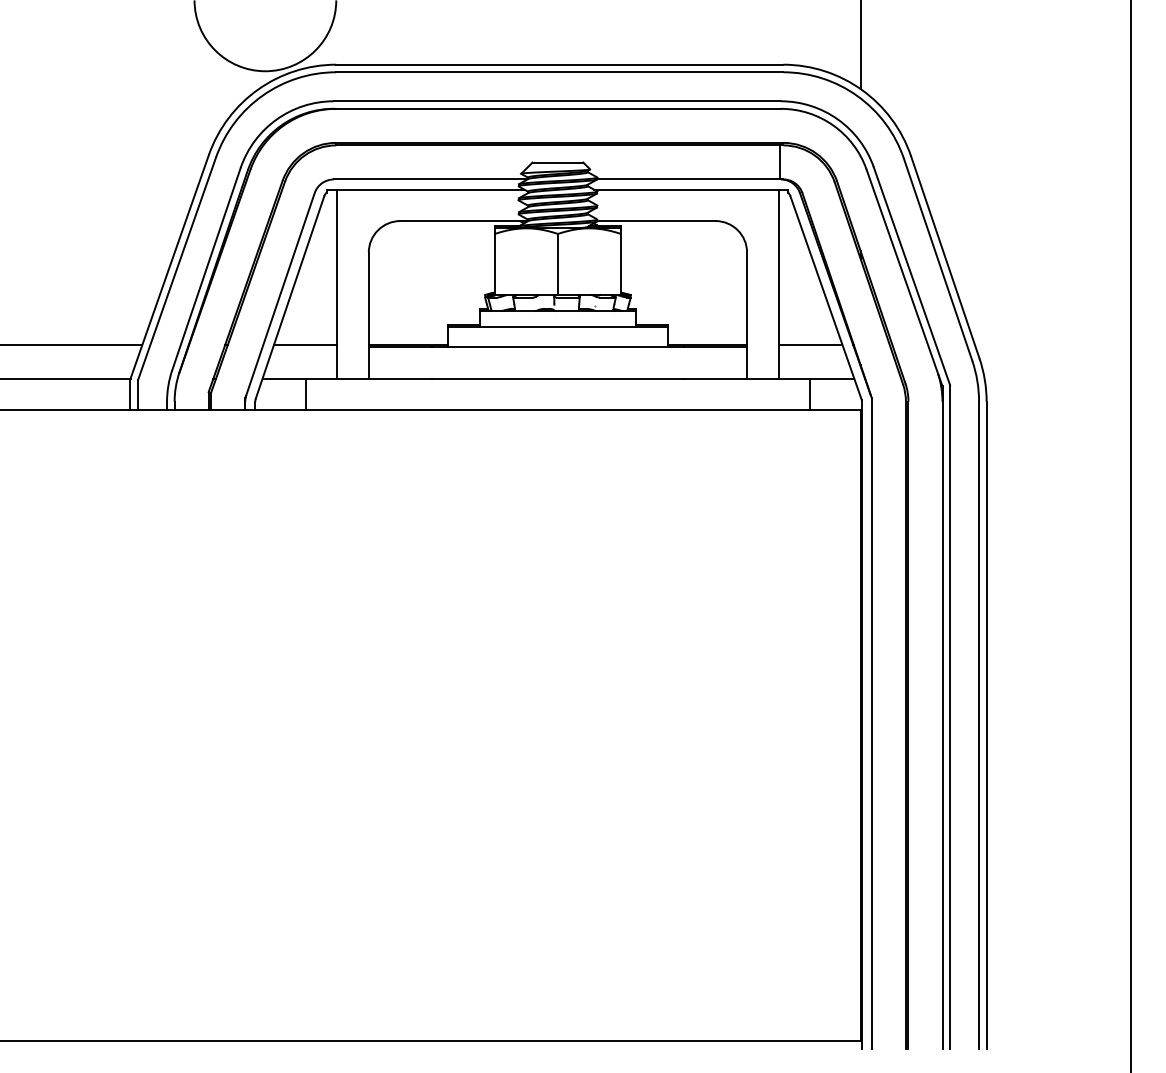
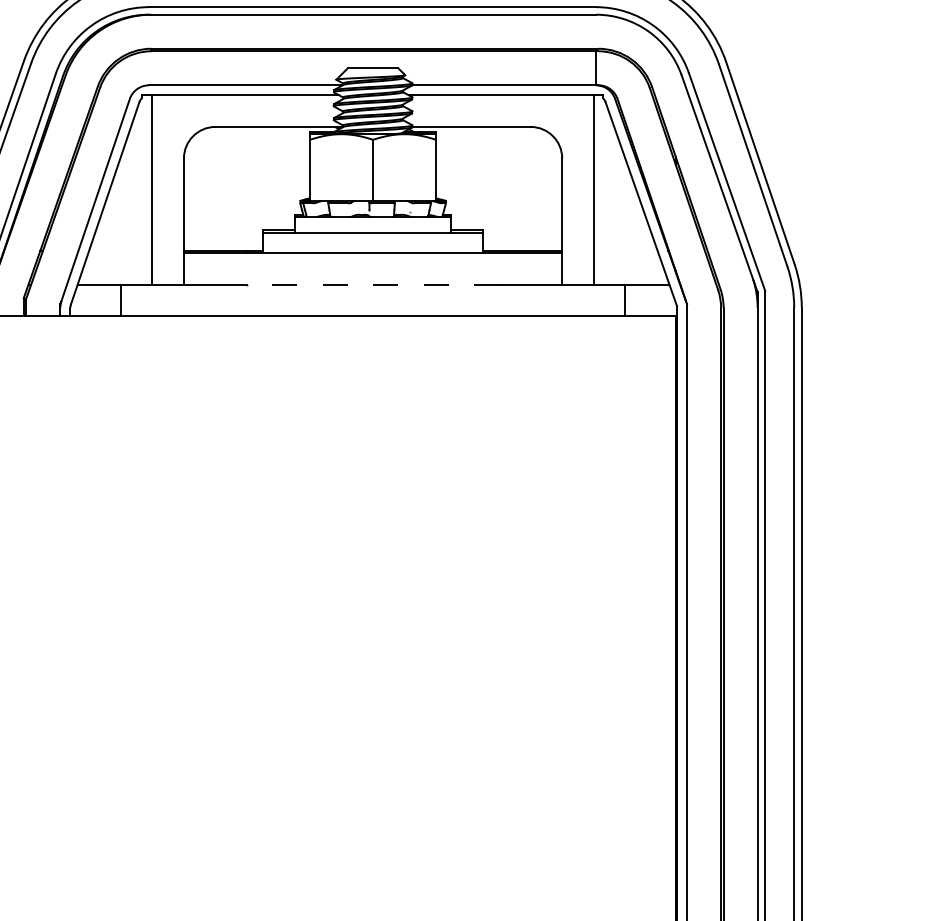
line: (305, 344) -> (120, 250), removed
line: (810, 344) -> (625, 250), removed
line: (557, 378) -> (372, 284), solid -> dashed

